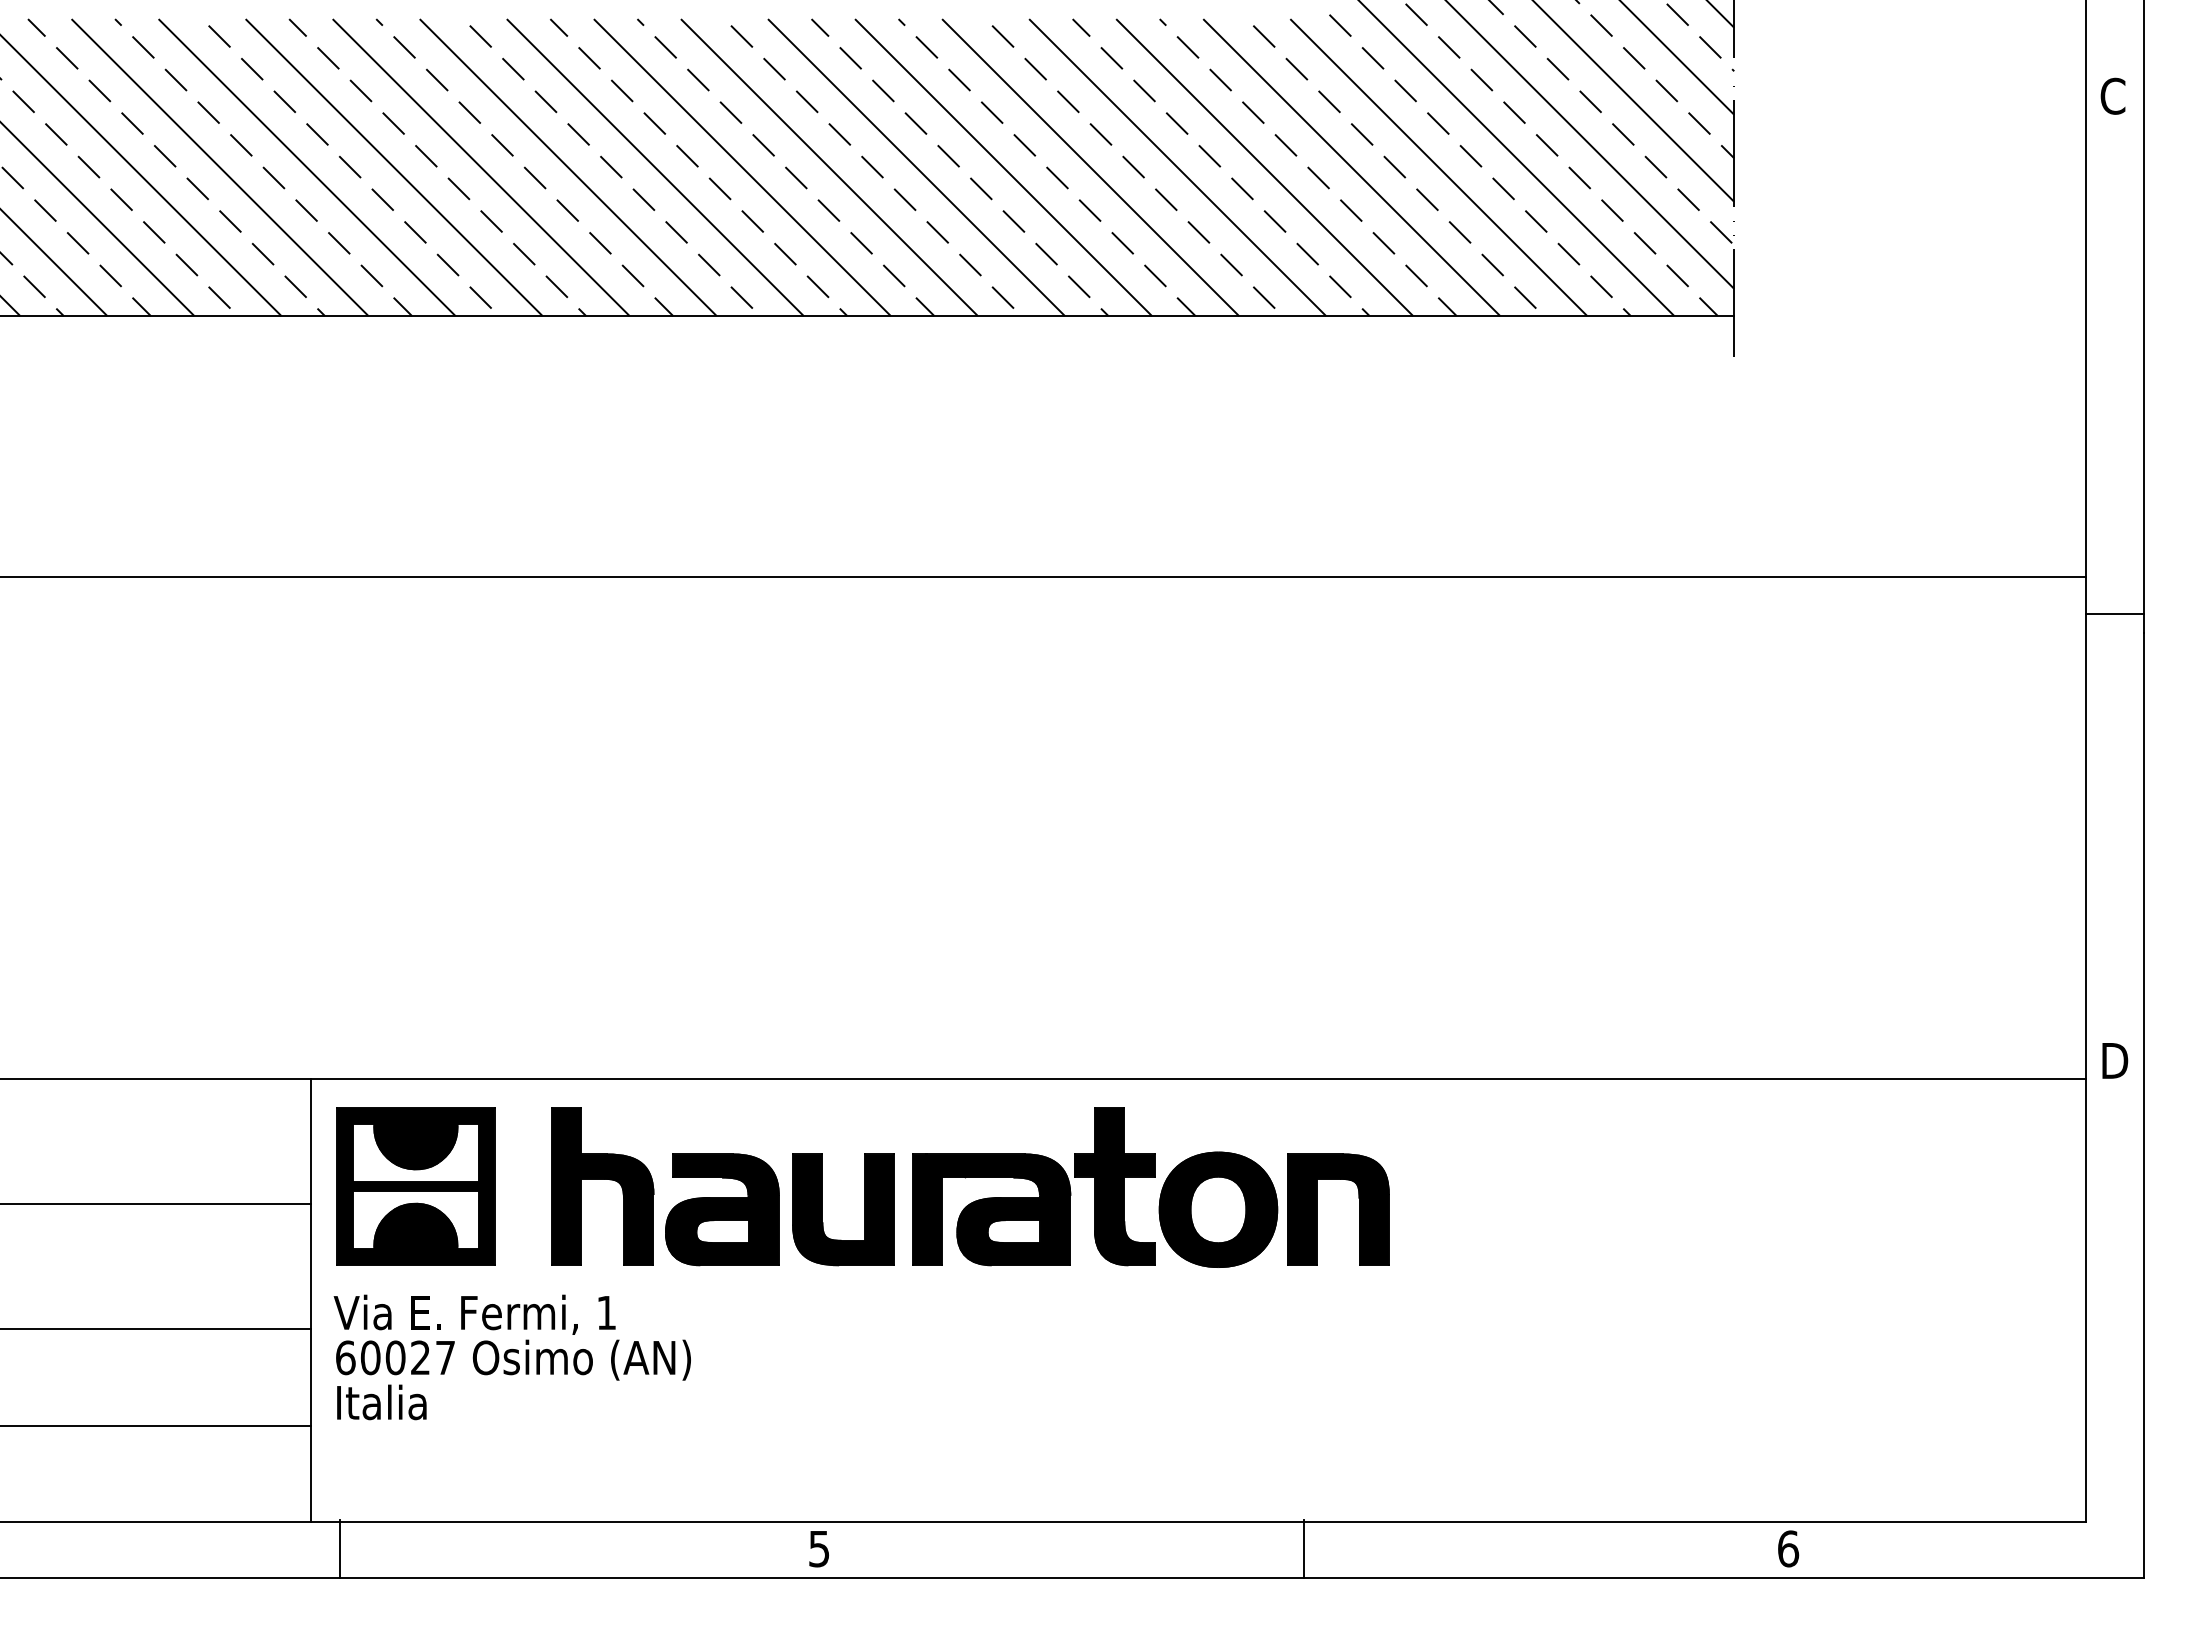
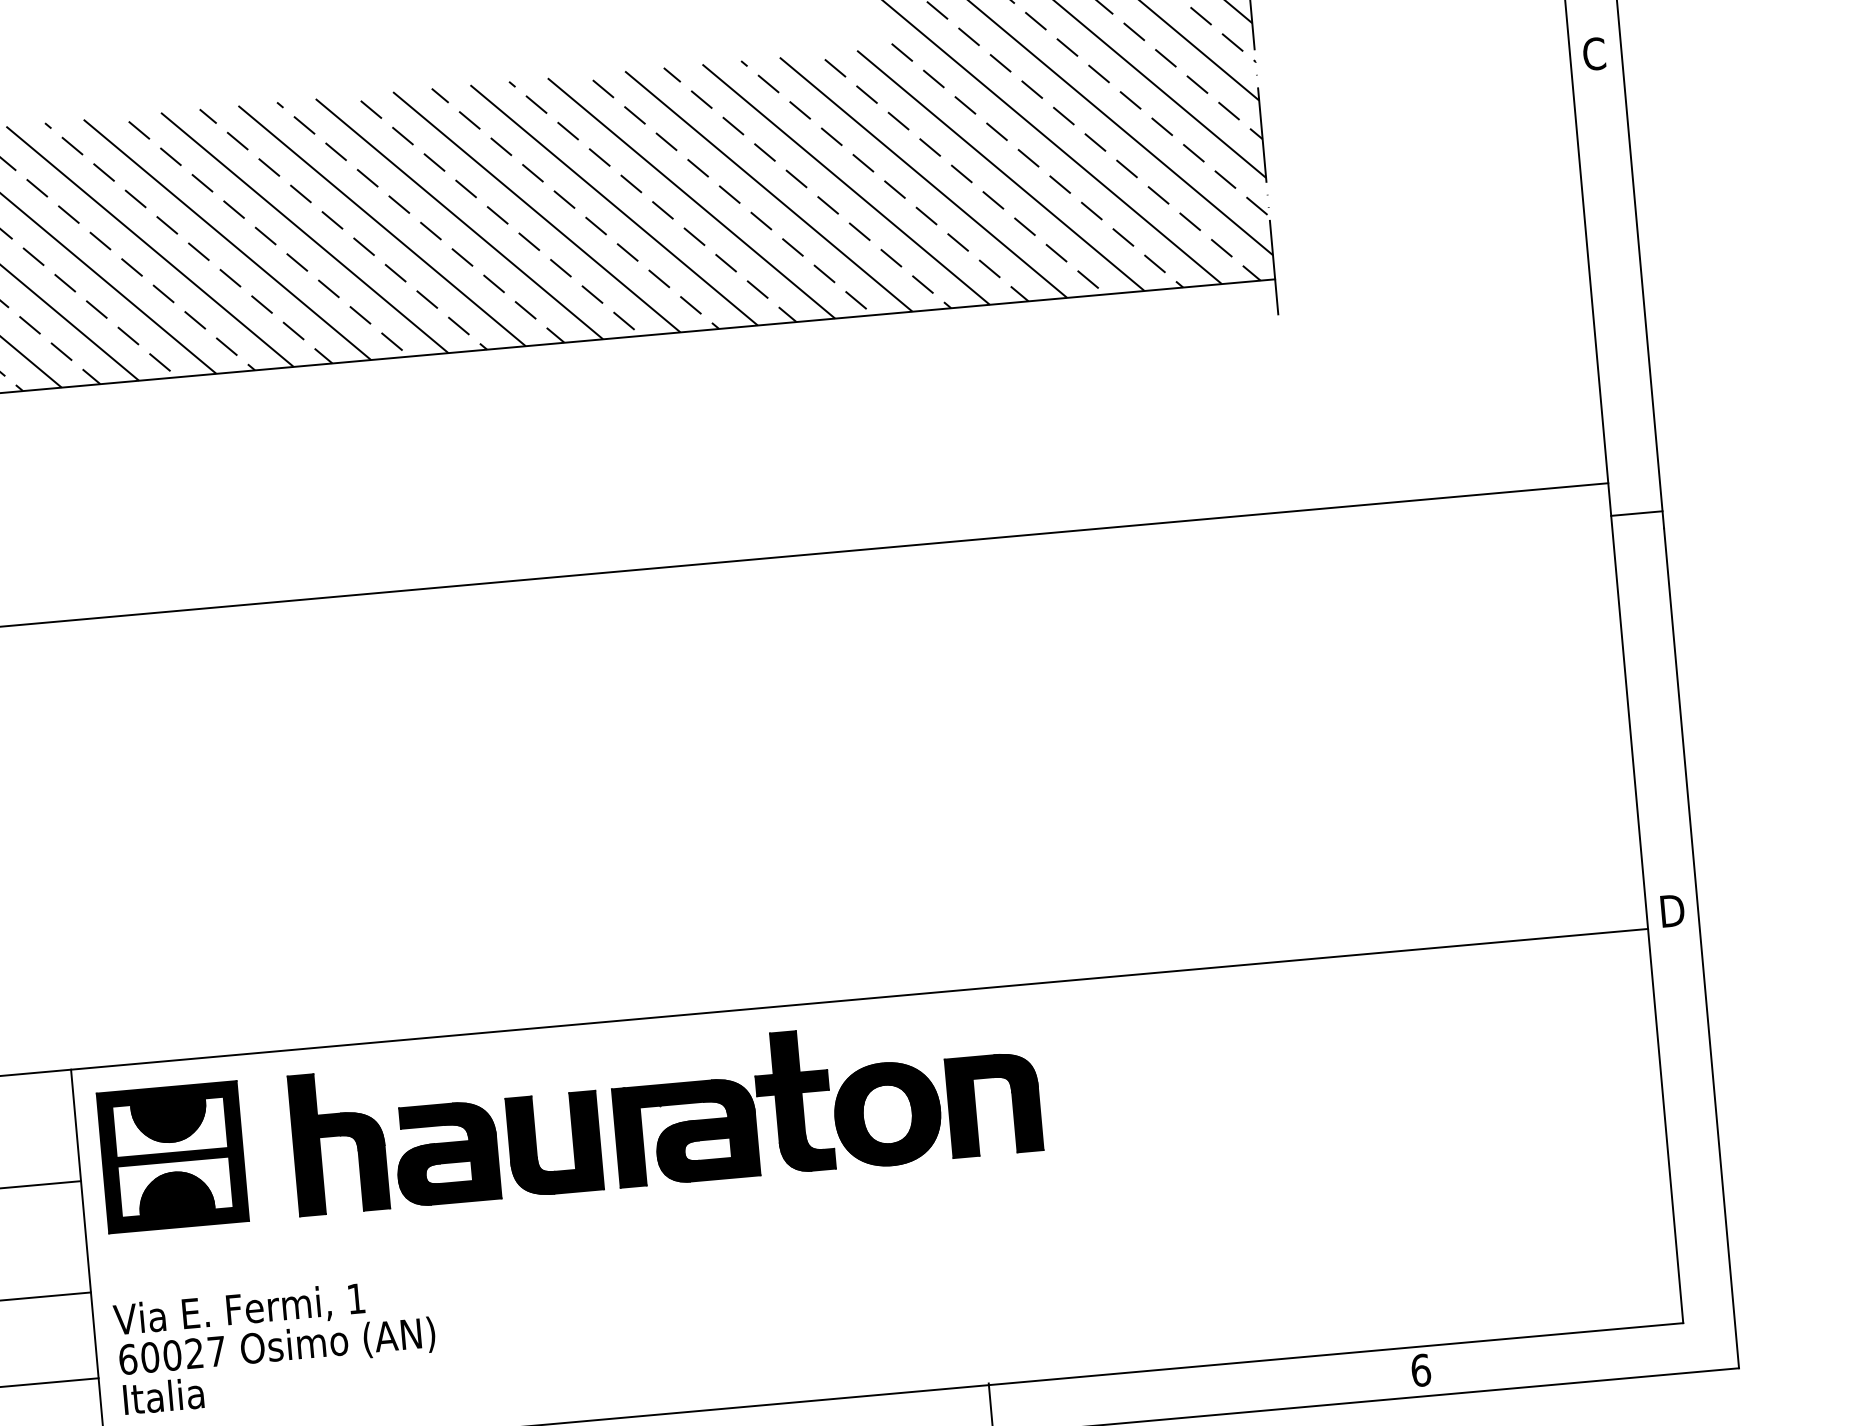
text: (511, 1357) -> (275, 1346), moved

